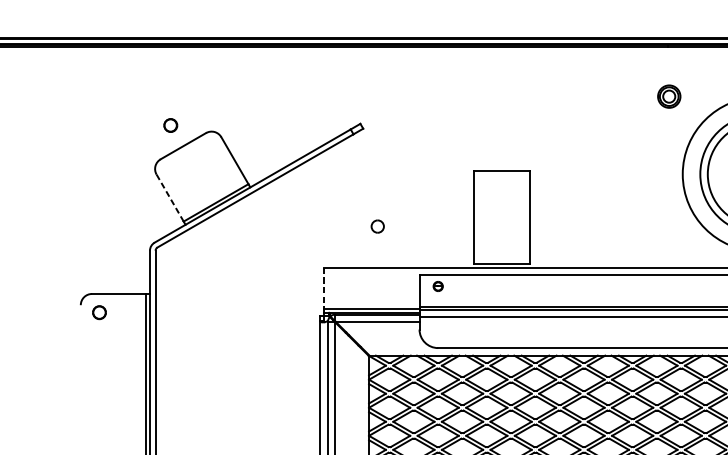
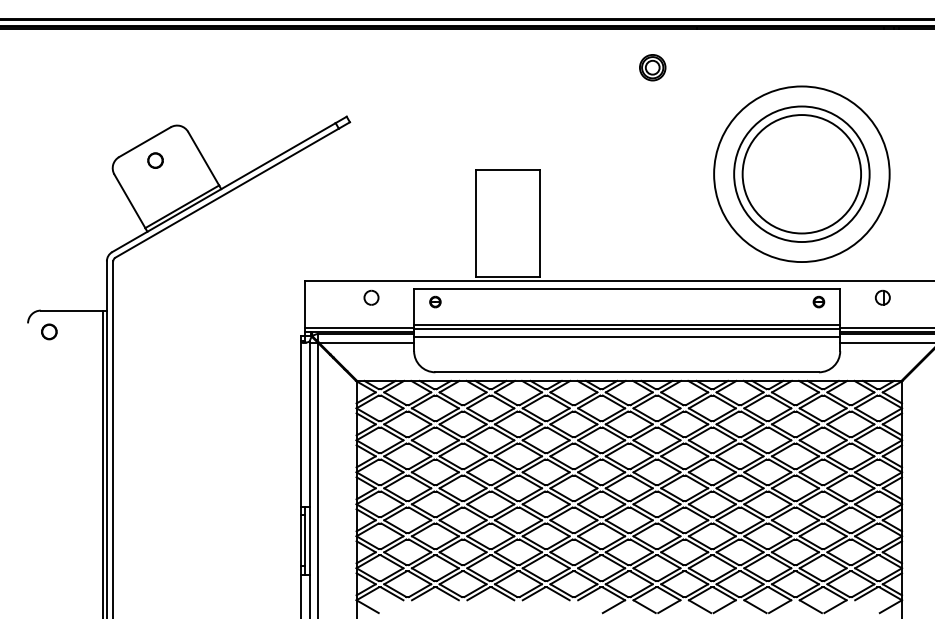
part: (669, 96) -> (652, 67), moved
circle: (170, 125) -> (155, 160), moved
line: (169, 198) -> (129, 201), dashed -> solid
part: (377, 226) -> (371, 297), moved
line: (324, 288) -> (305, 304), dashed -> solid

